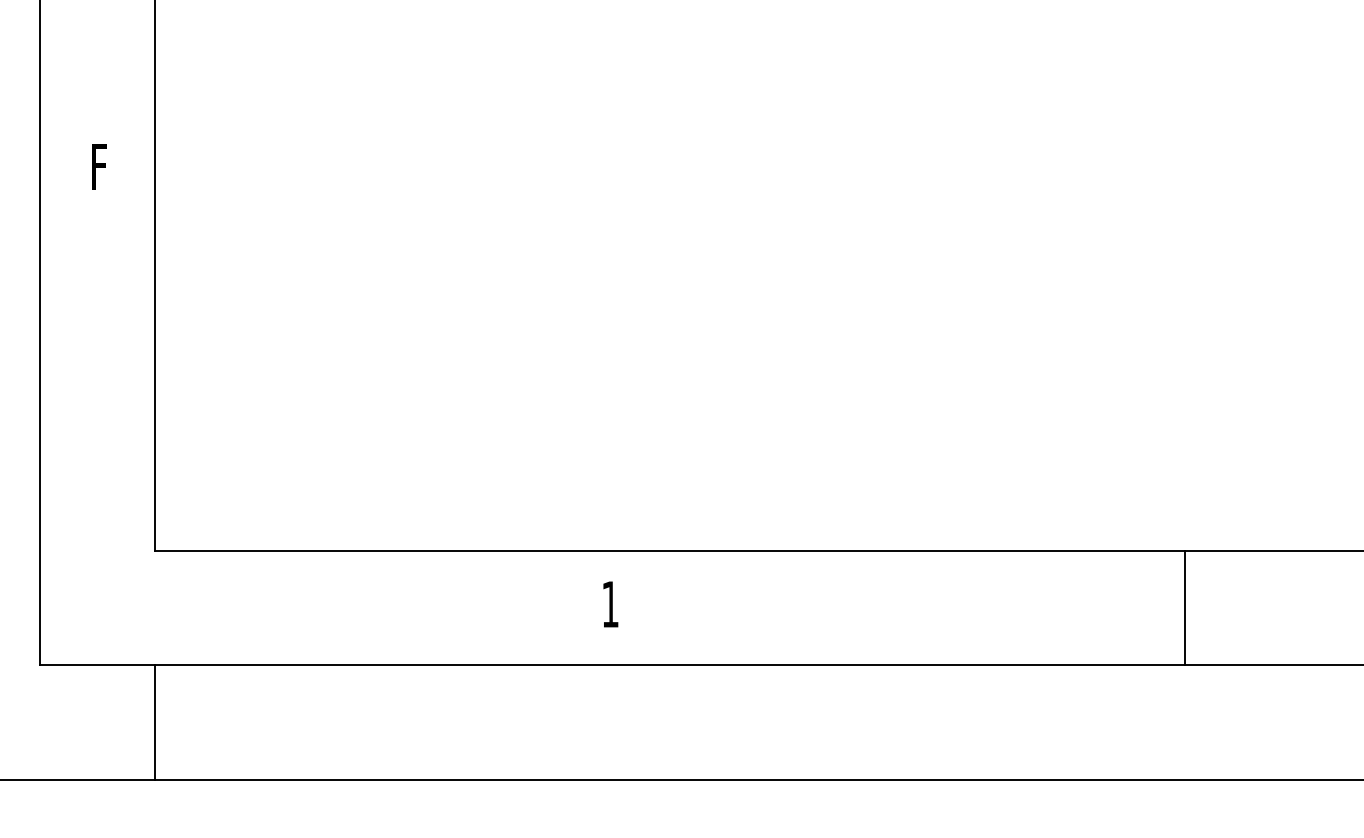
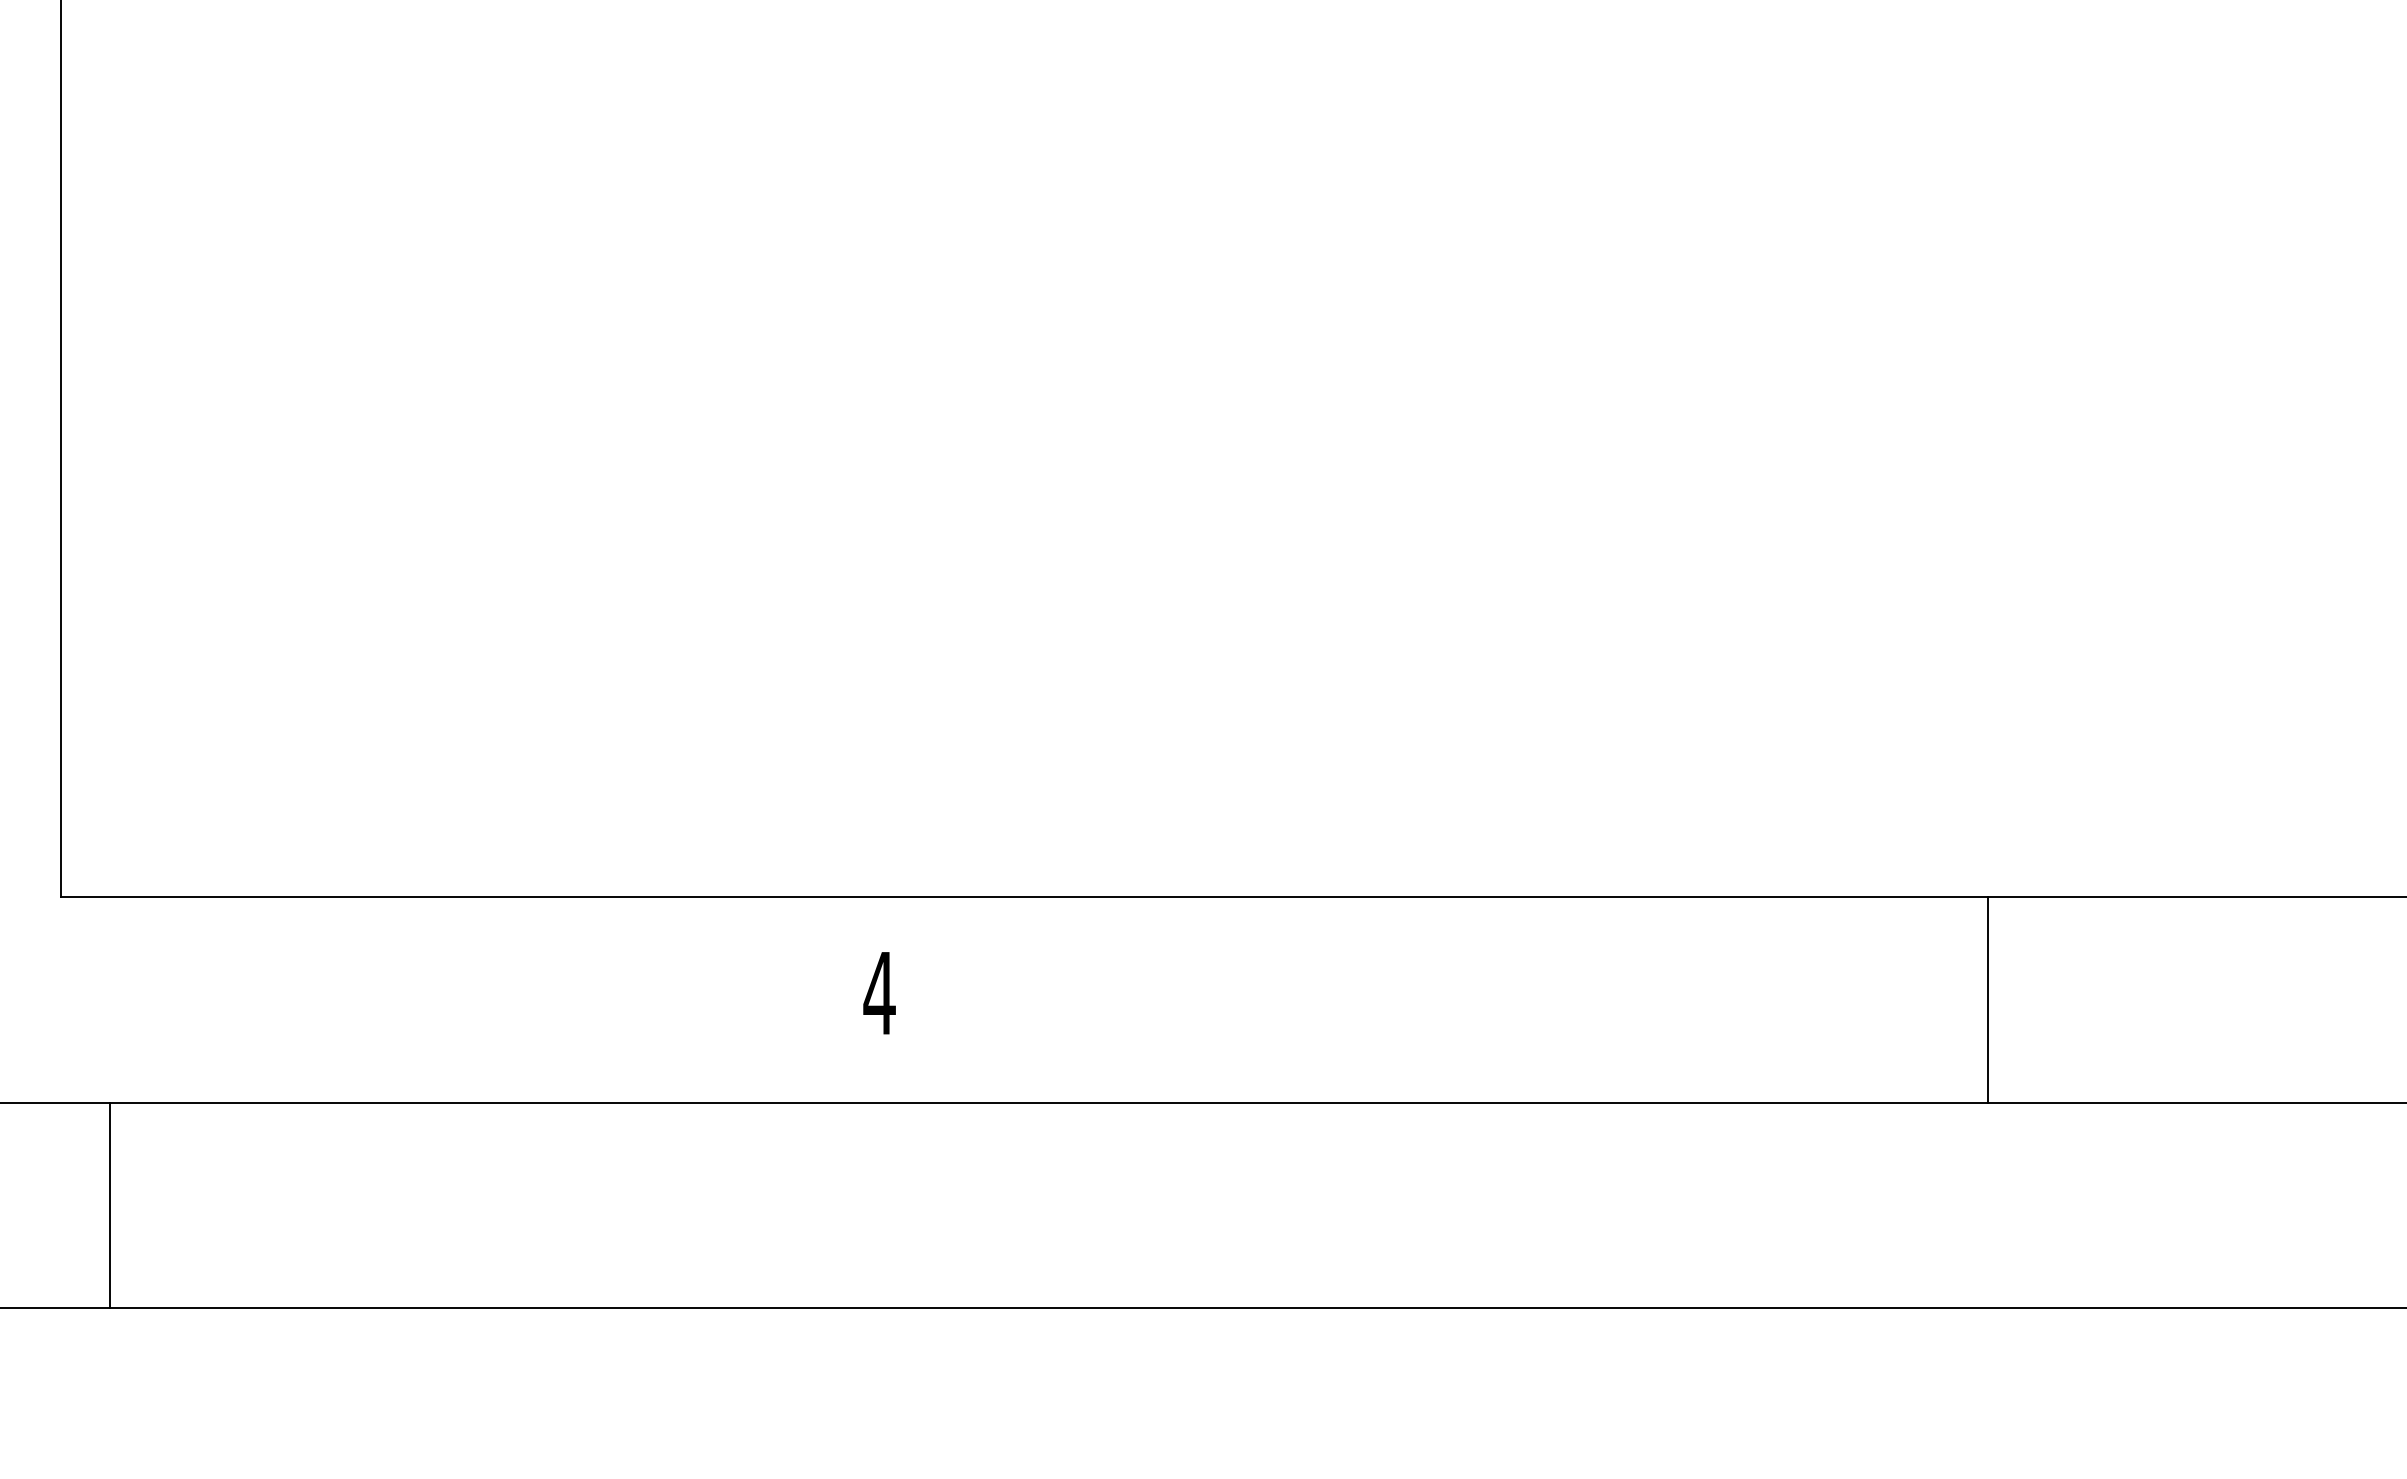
text: (610, 604) -> (879, 993), 1 -> 4
line: (1185, 607) -> (1987, 998), moved
line: (154, 722) -> (109, 1205), moved

